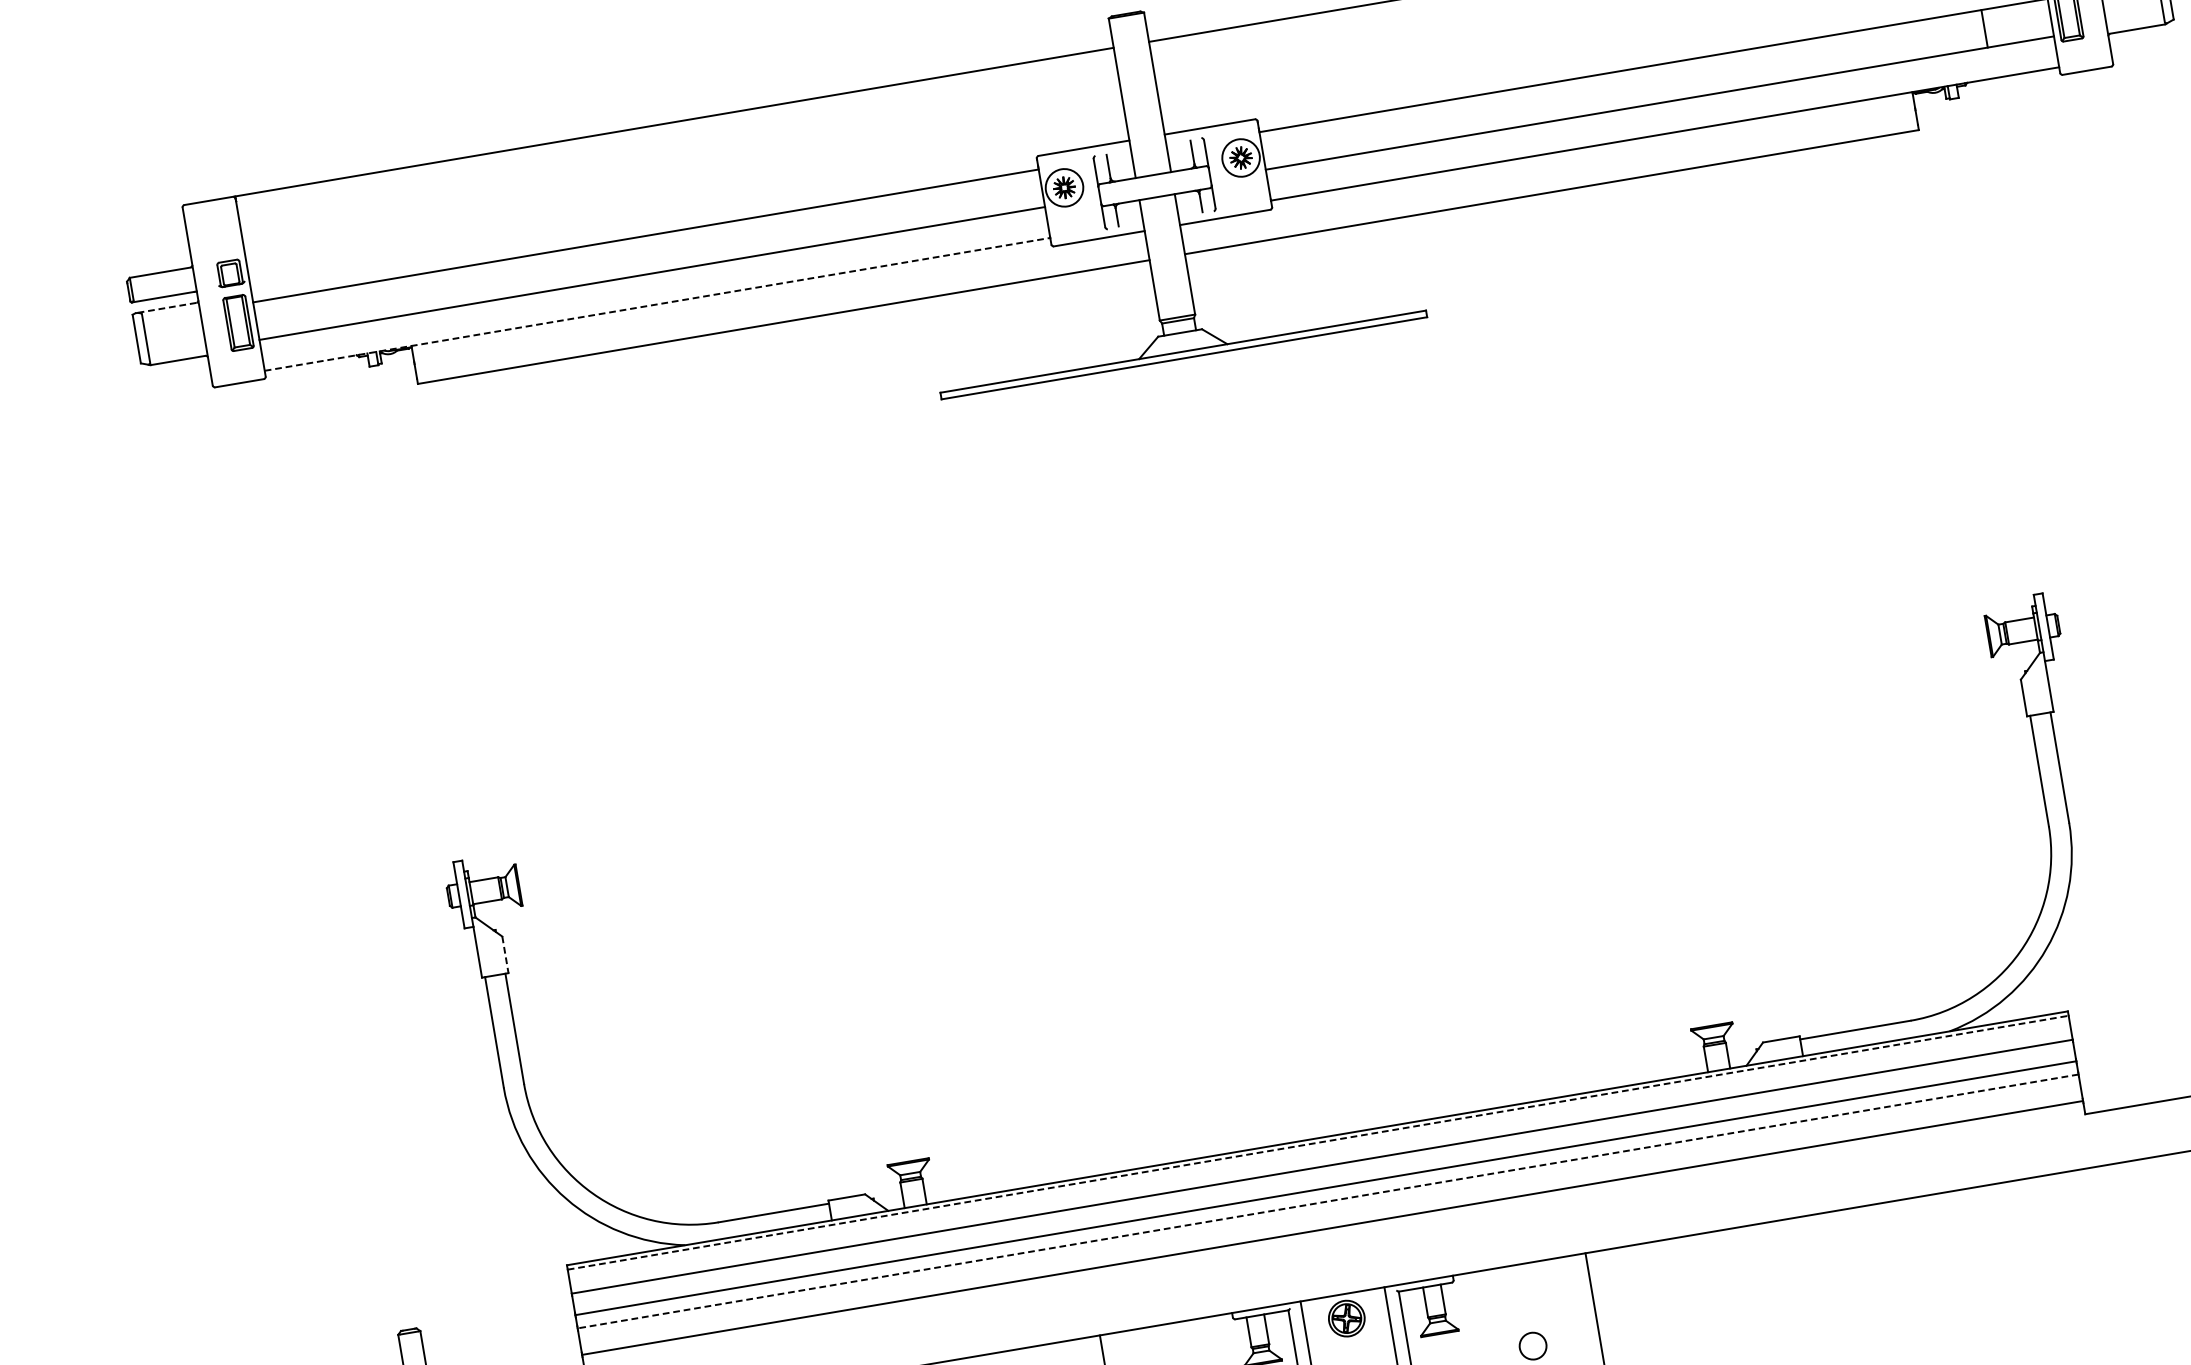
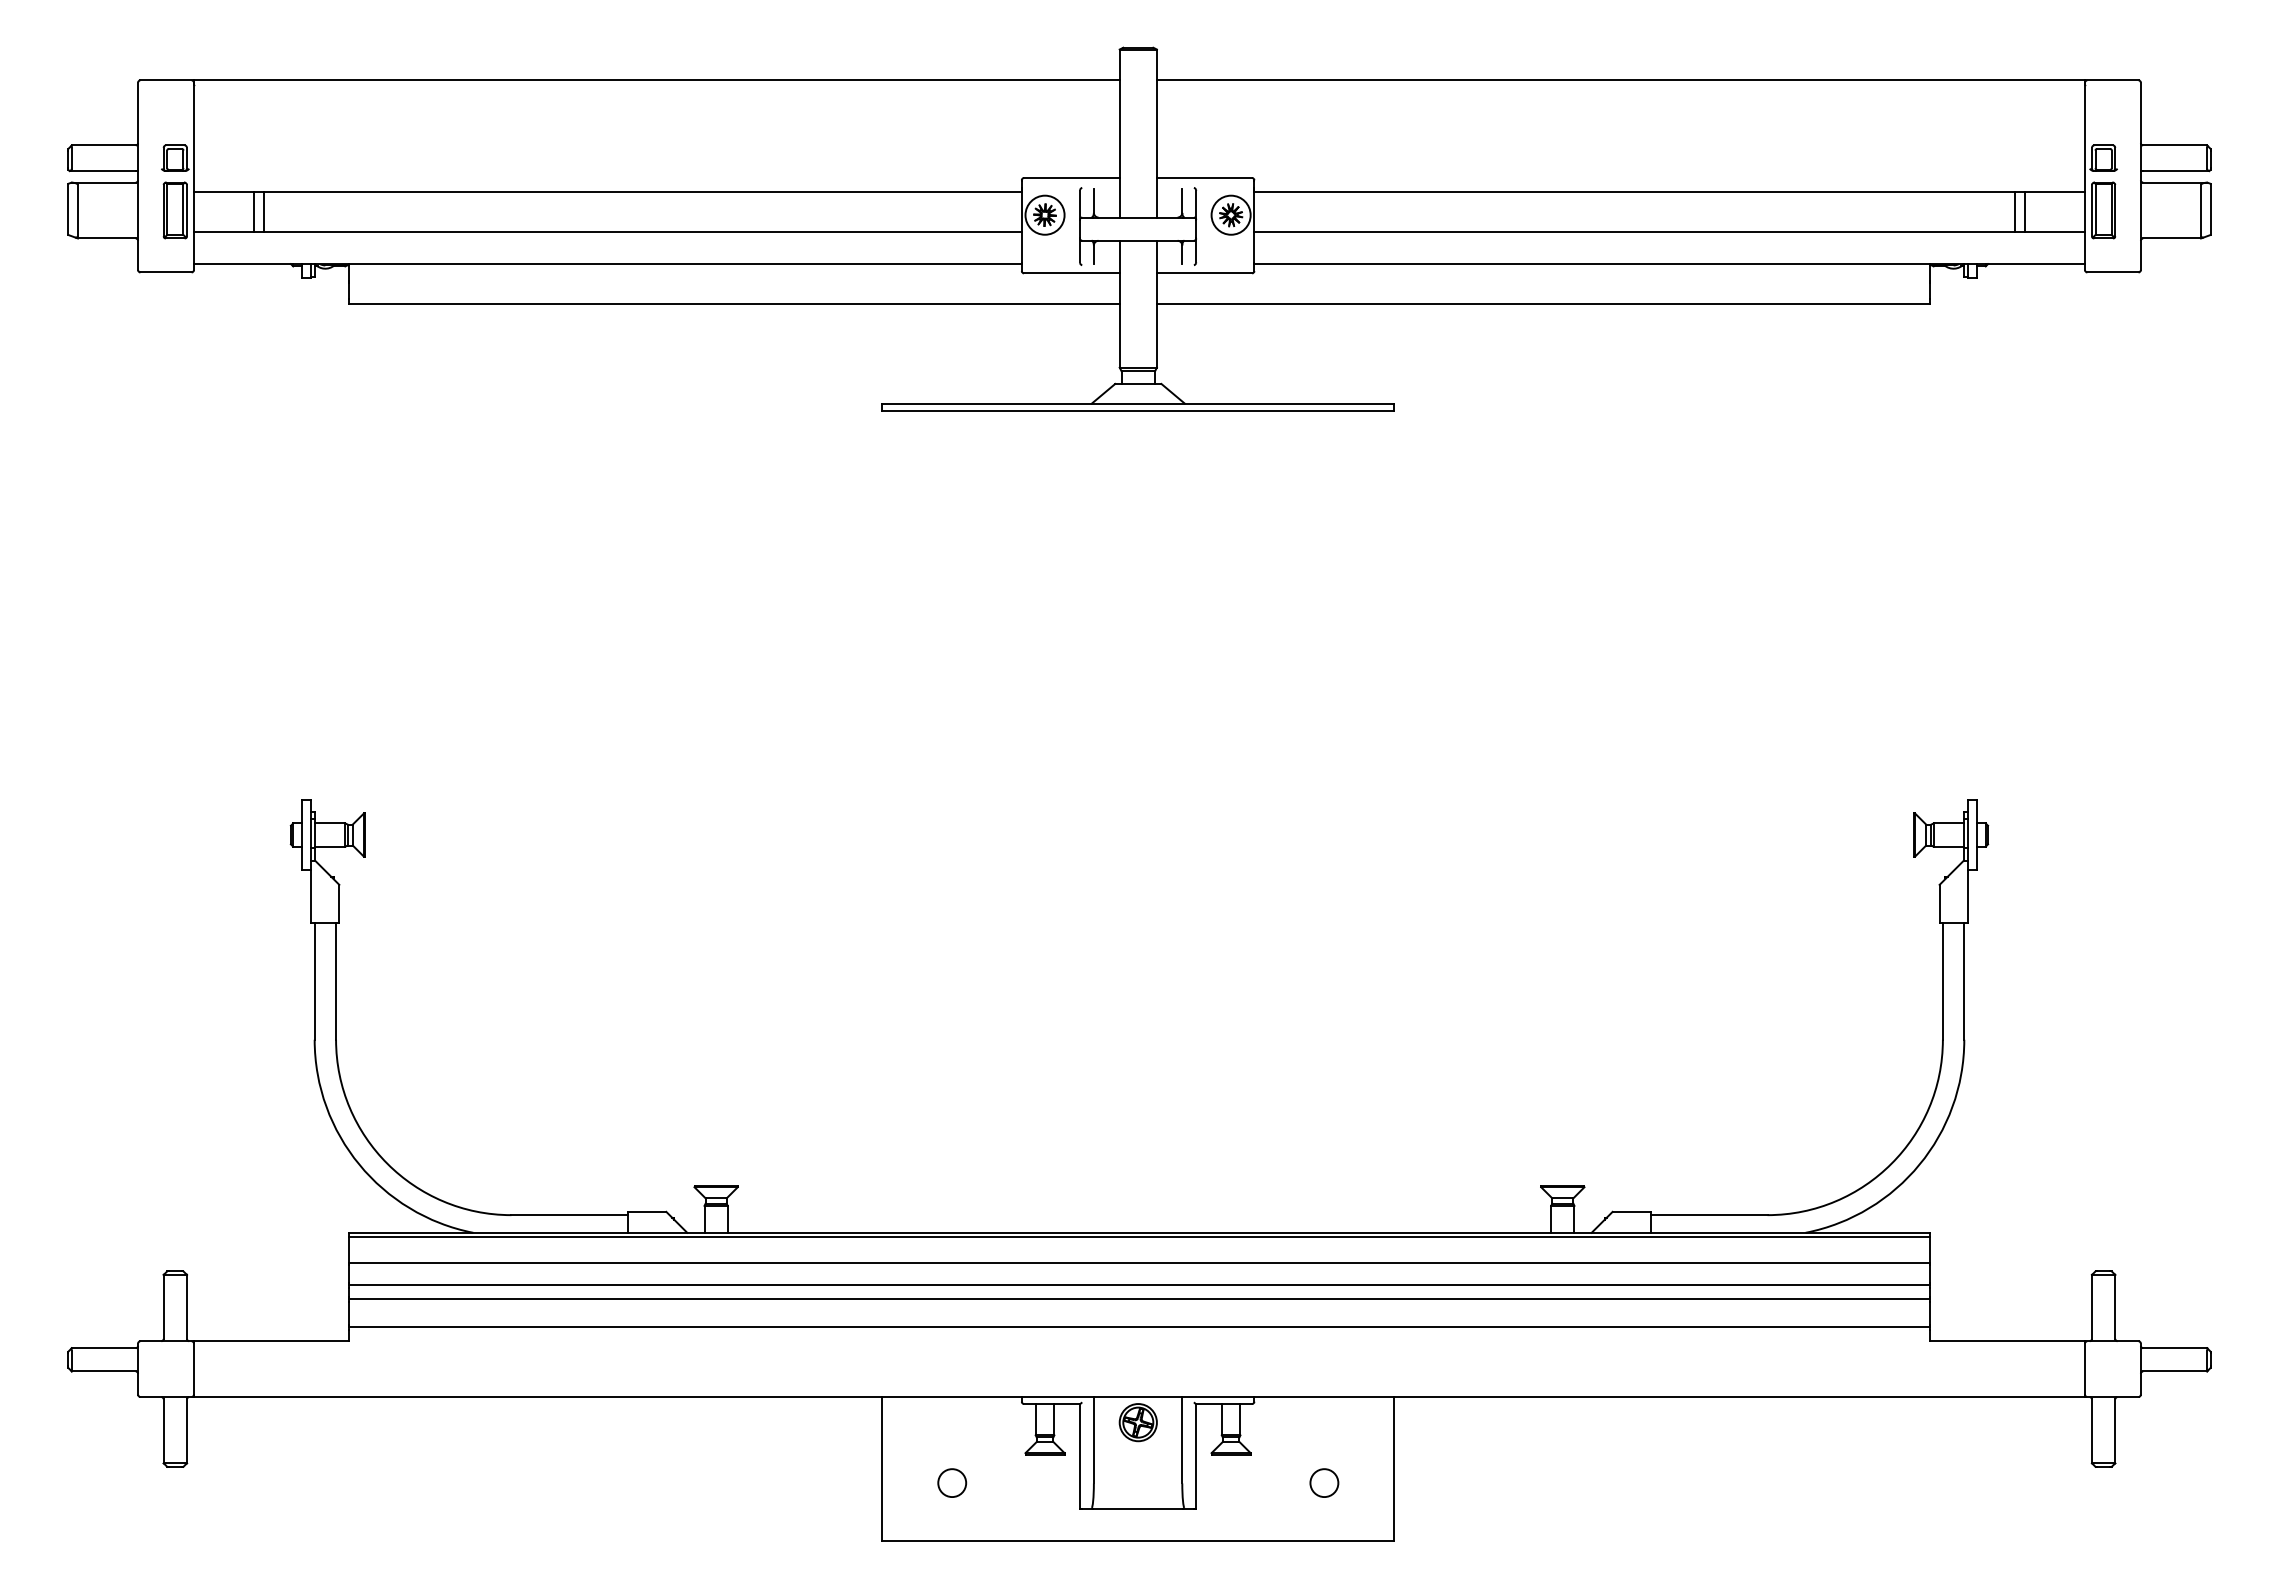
line: (1993, 27) -> (2024, 211), added
line: (657, 304) -> (607, 264), dashed -> solid
line: (165, 307) -> (103, 182), dashed -> solid
line: (322, 309) -> (263, 211), added
line: (313, 311) -> (254, 211), added
line: (505, 955) -> (339, 904), dashed -> solid
line: (1318, 1142) -> (1139, 1237), dashed -> solid
line: (1328, 1201) -> (1139, 1299), dashed -> solid

